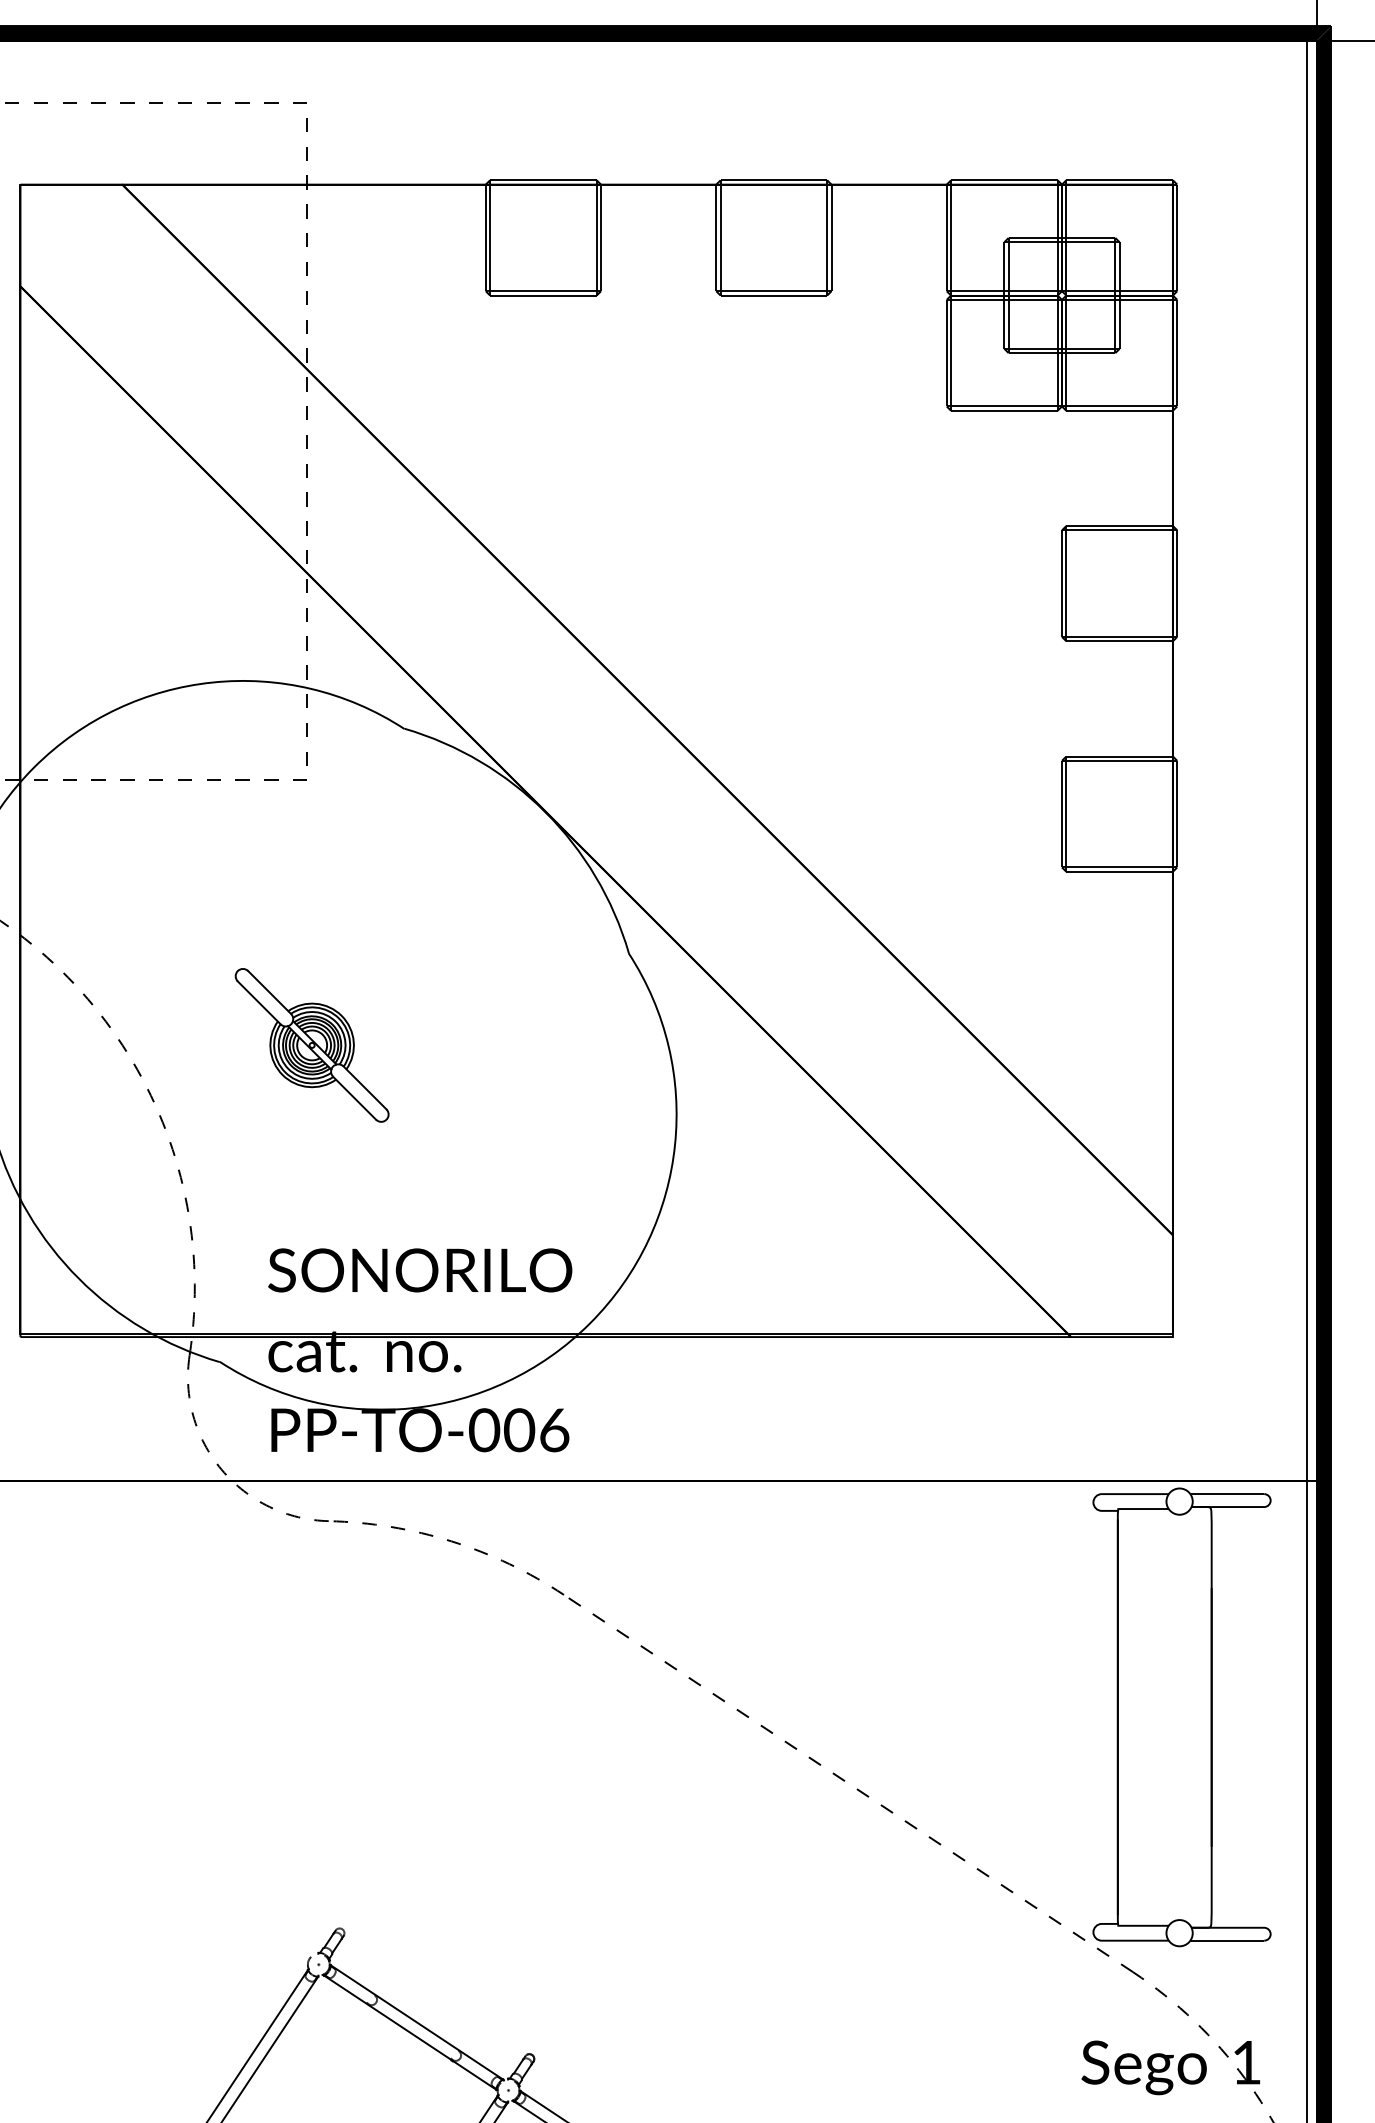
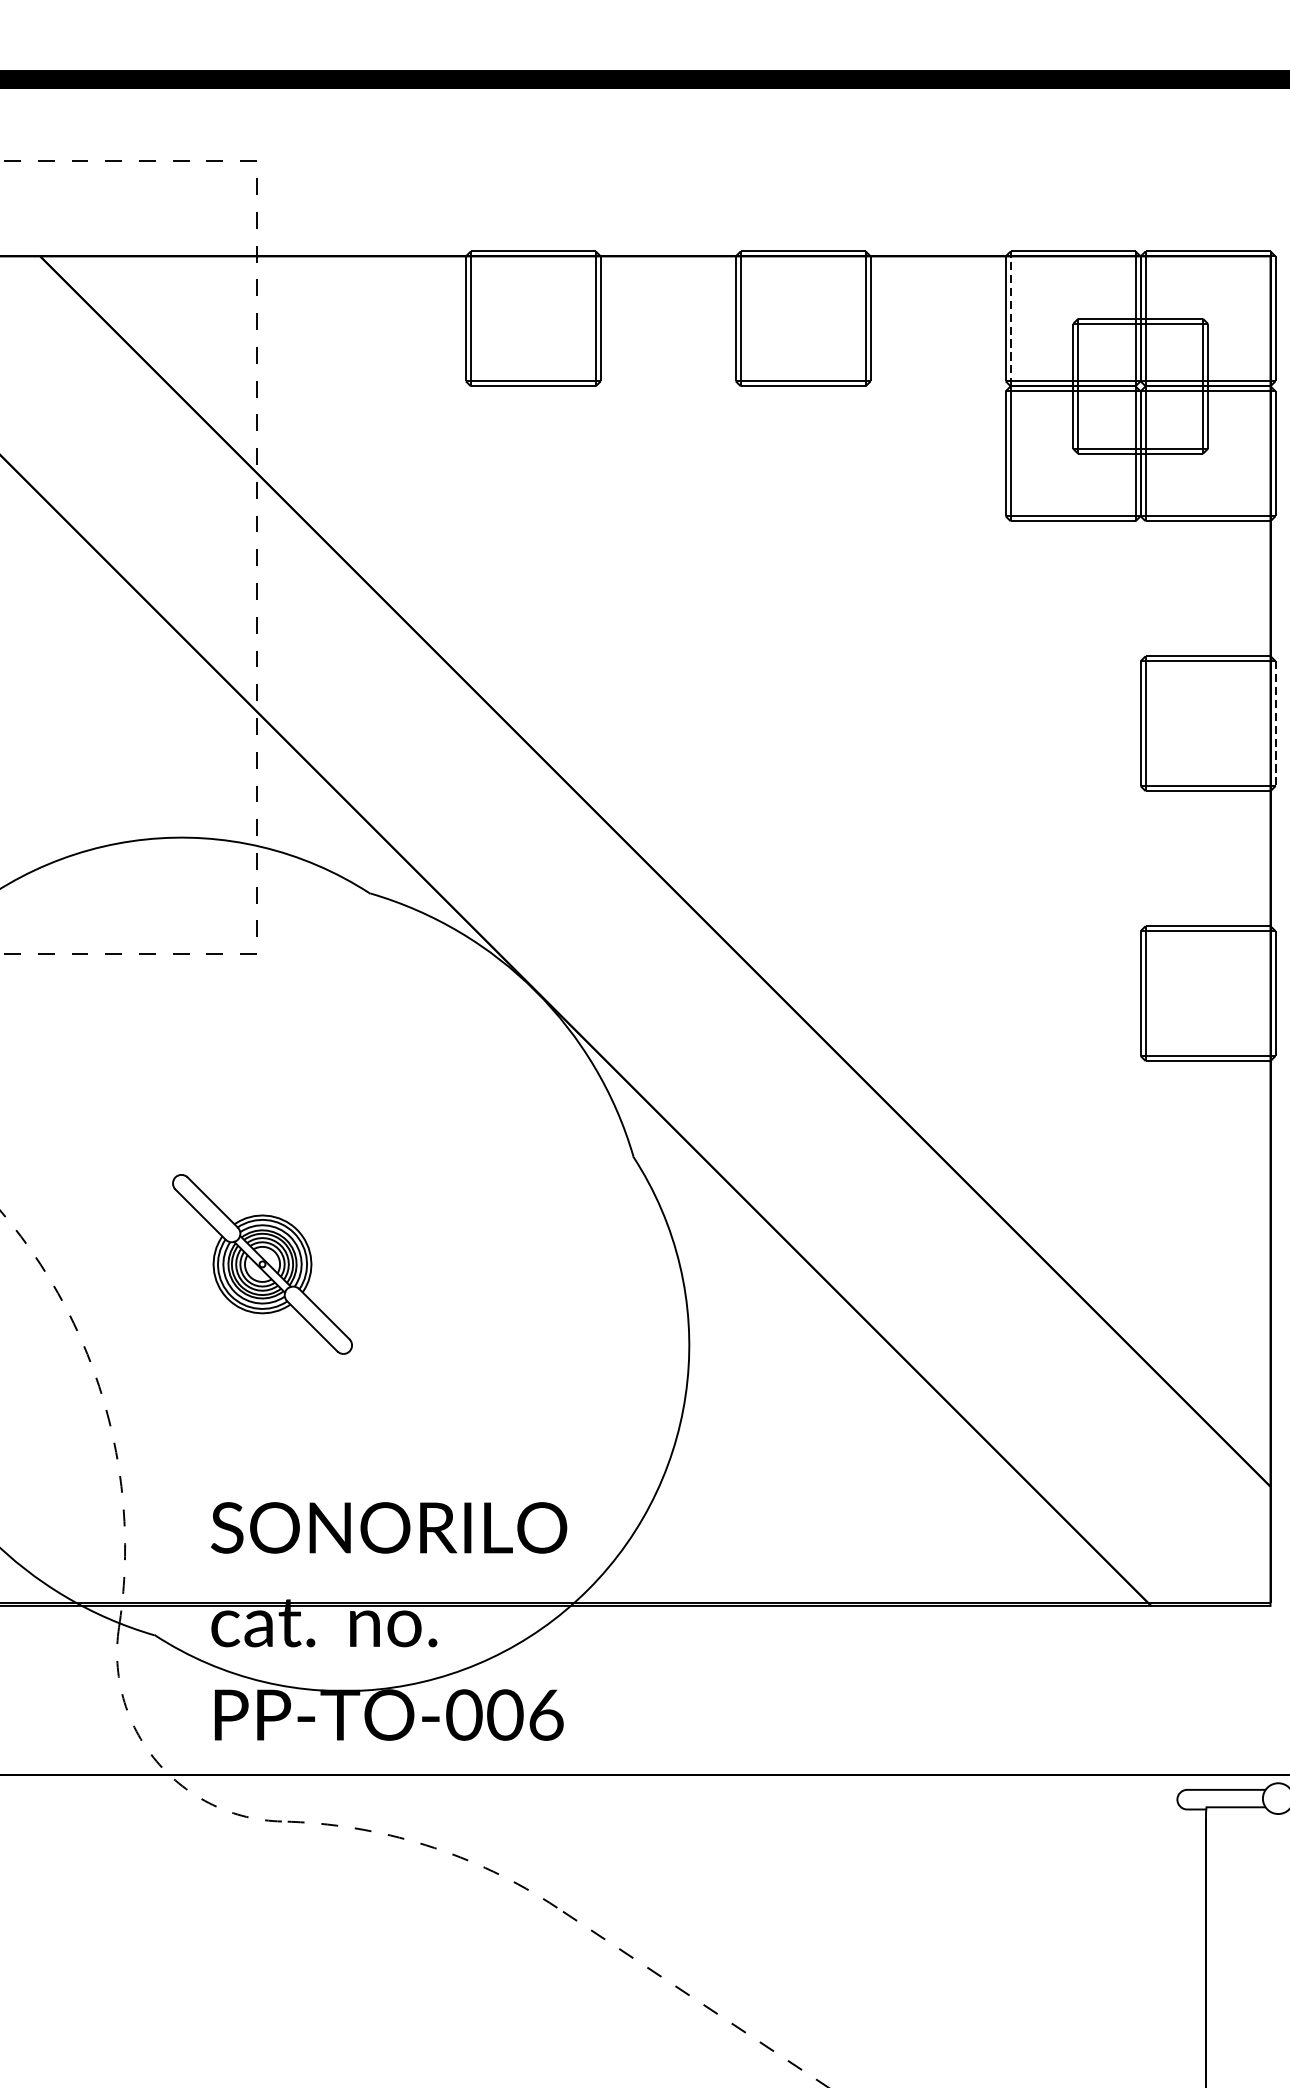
line: (951, 237) -> (1011, 318), solid -> dashed
line: (1177, 584) -> (1275, 724), solid -> dashed

